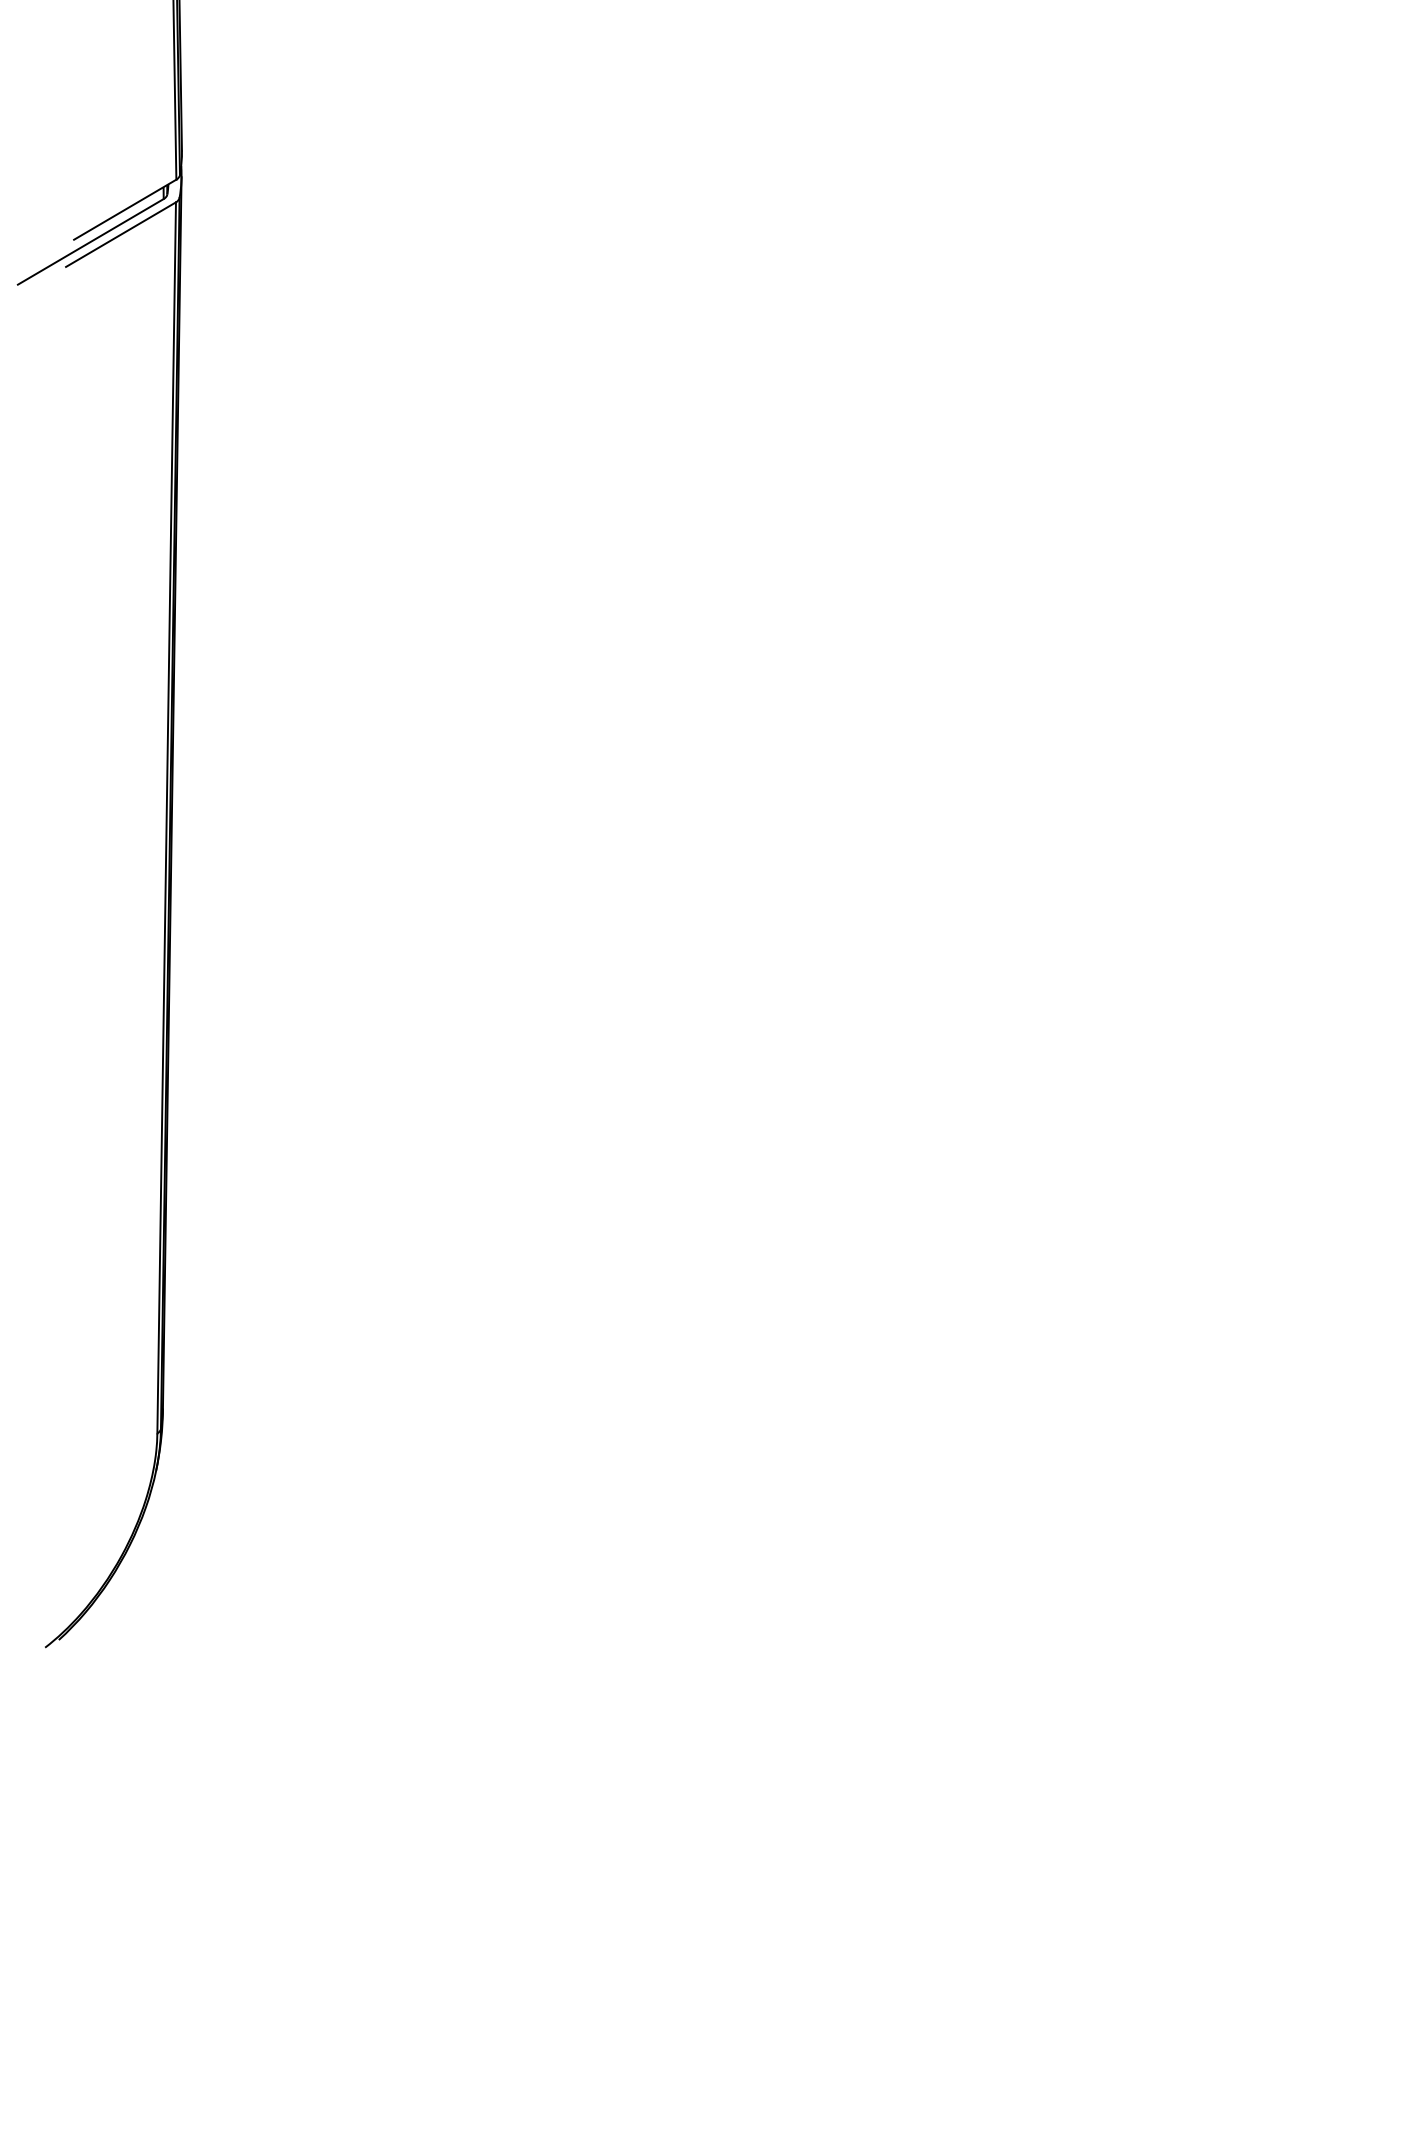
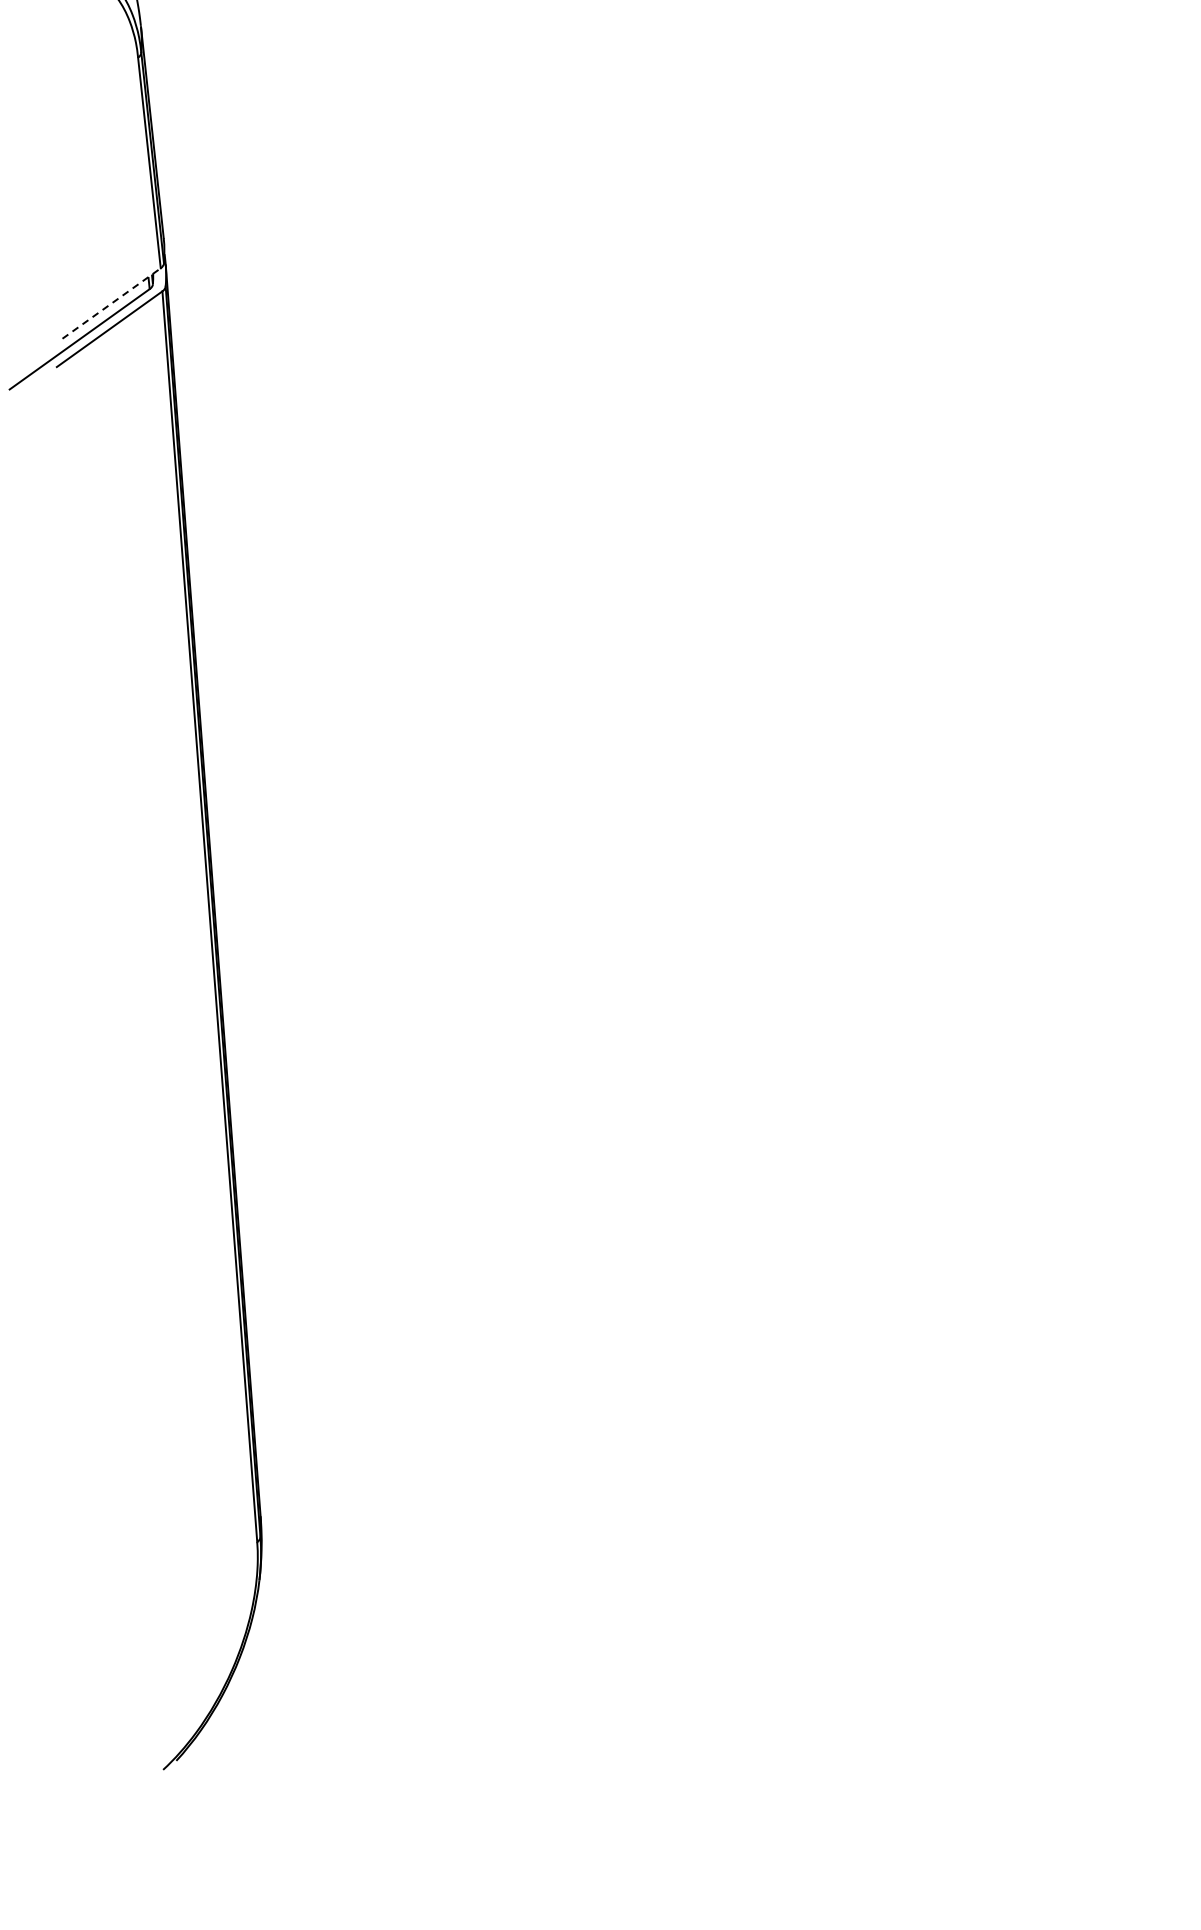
line: (125, 209) -> (111, 303), solid -> dashed

